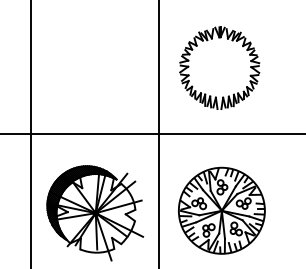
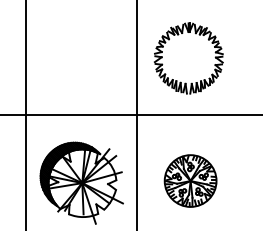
part: (221, 210) -> (190, 180), size x0.7

